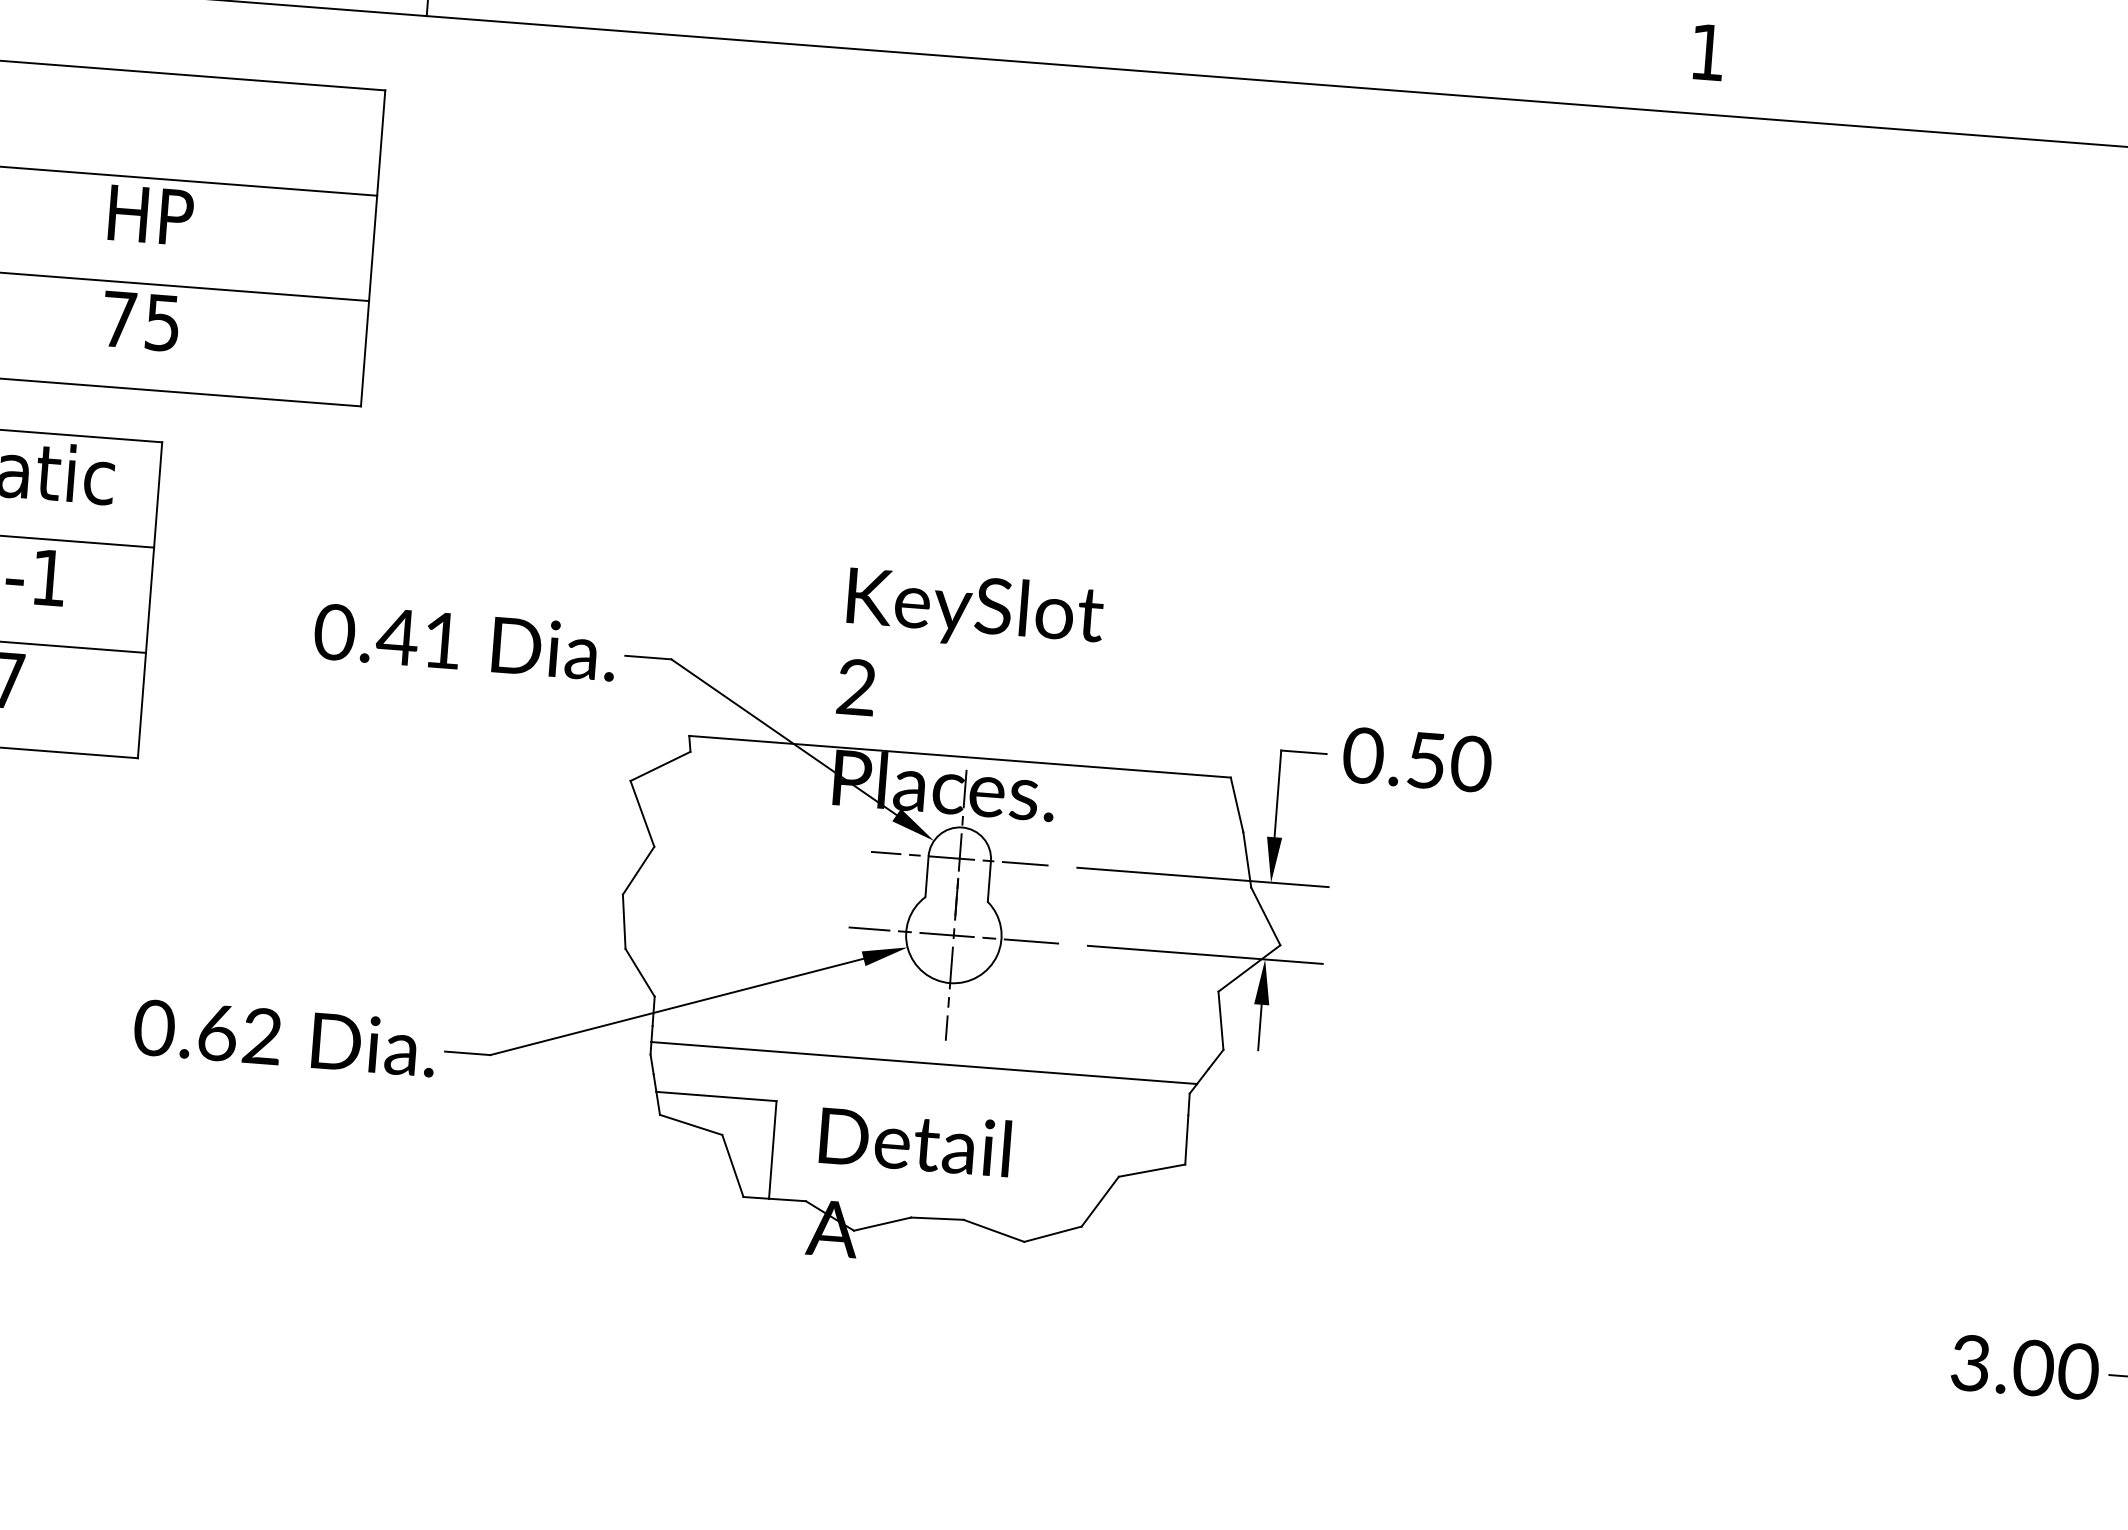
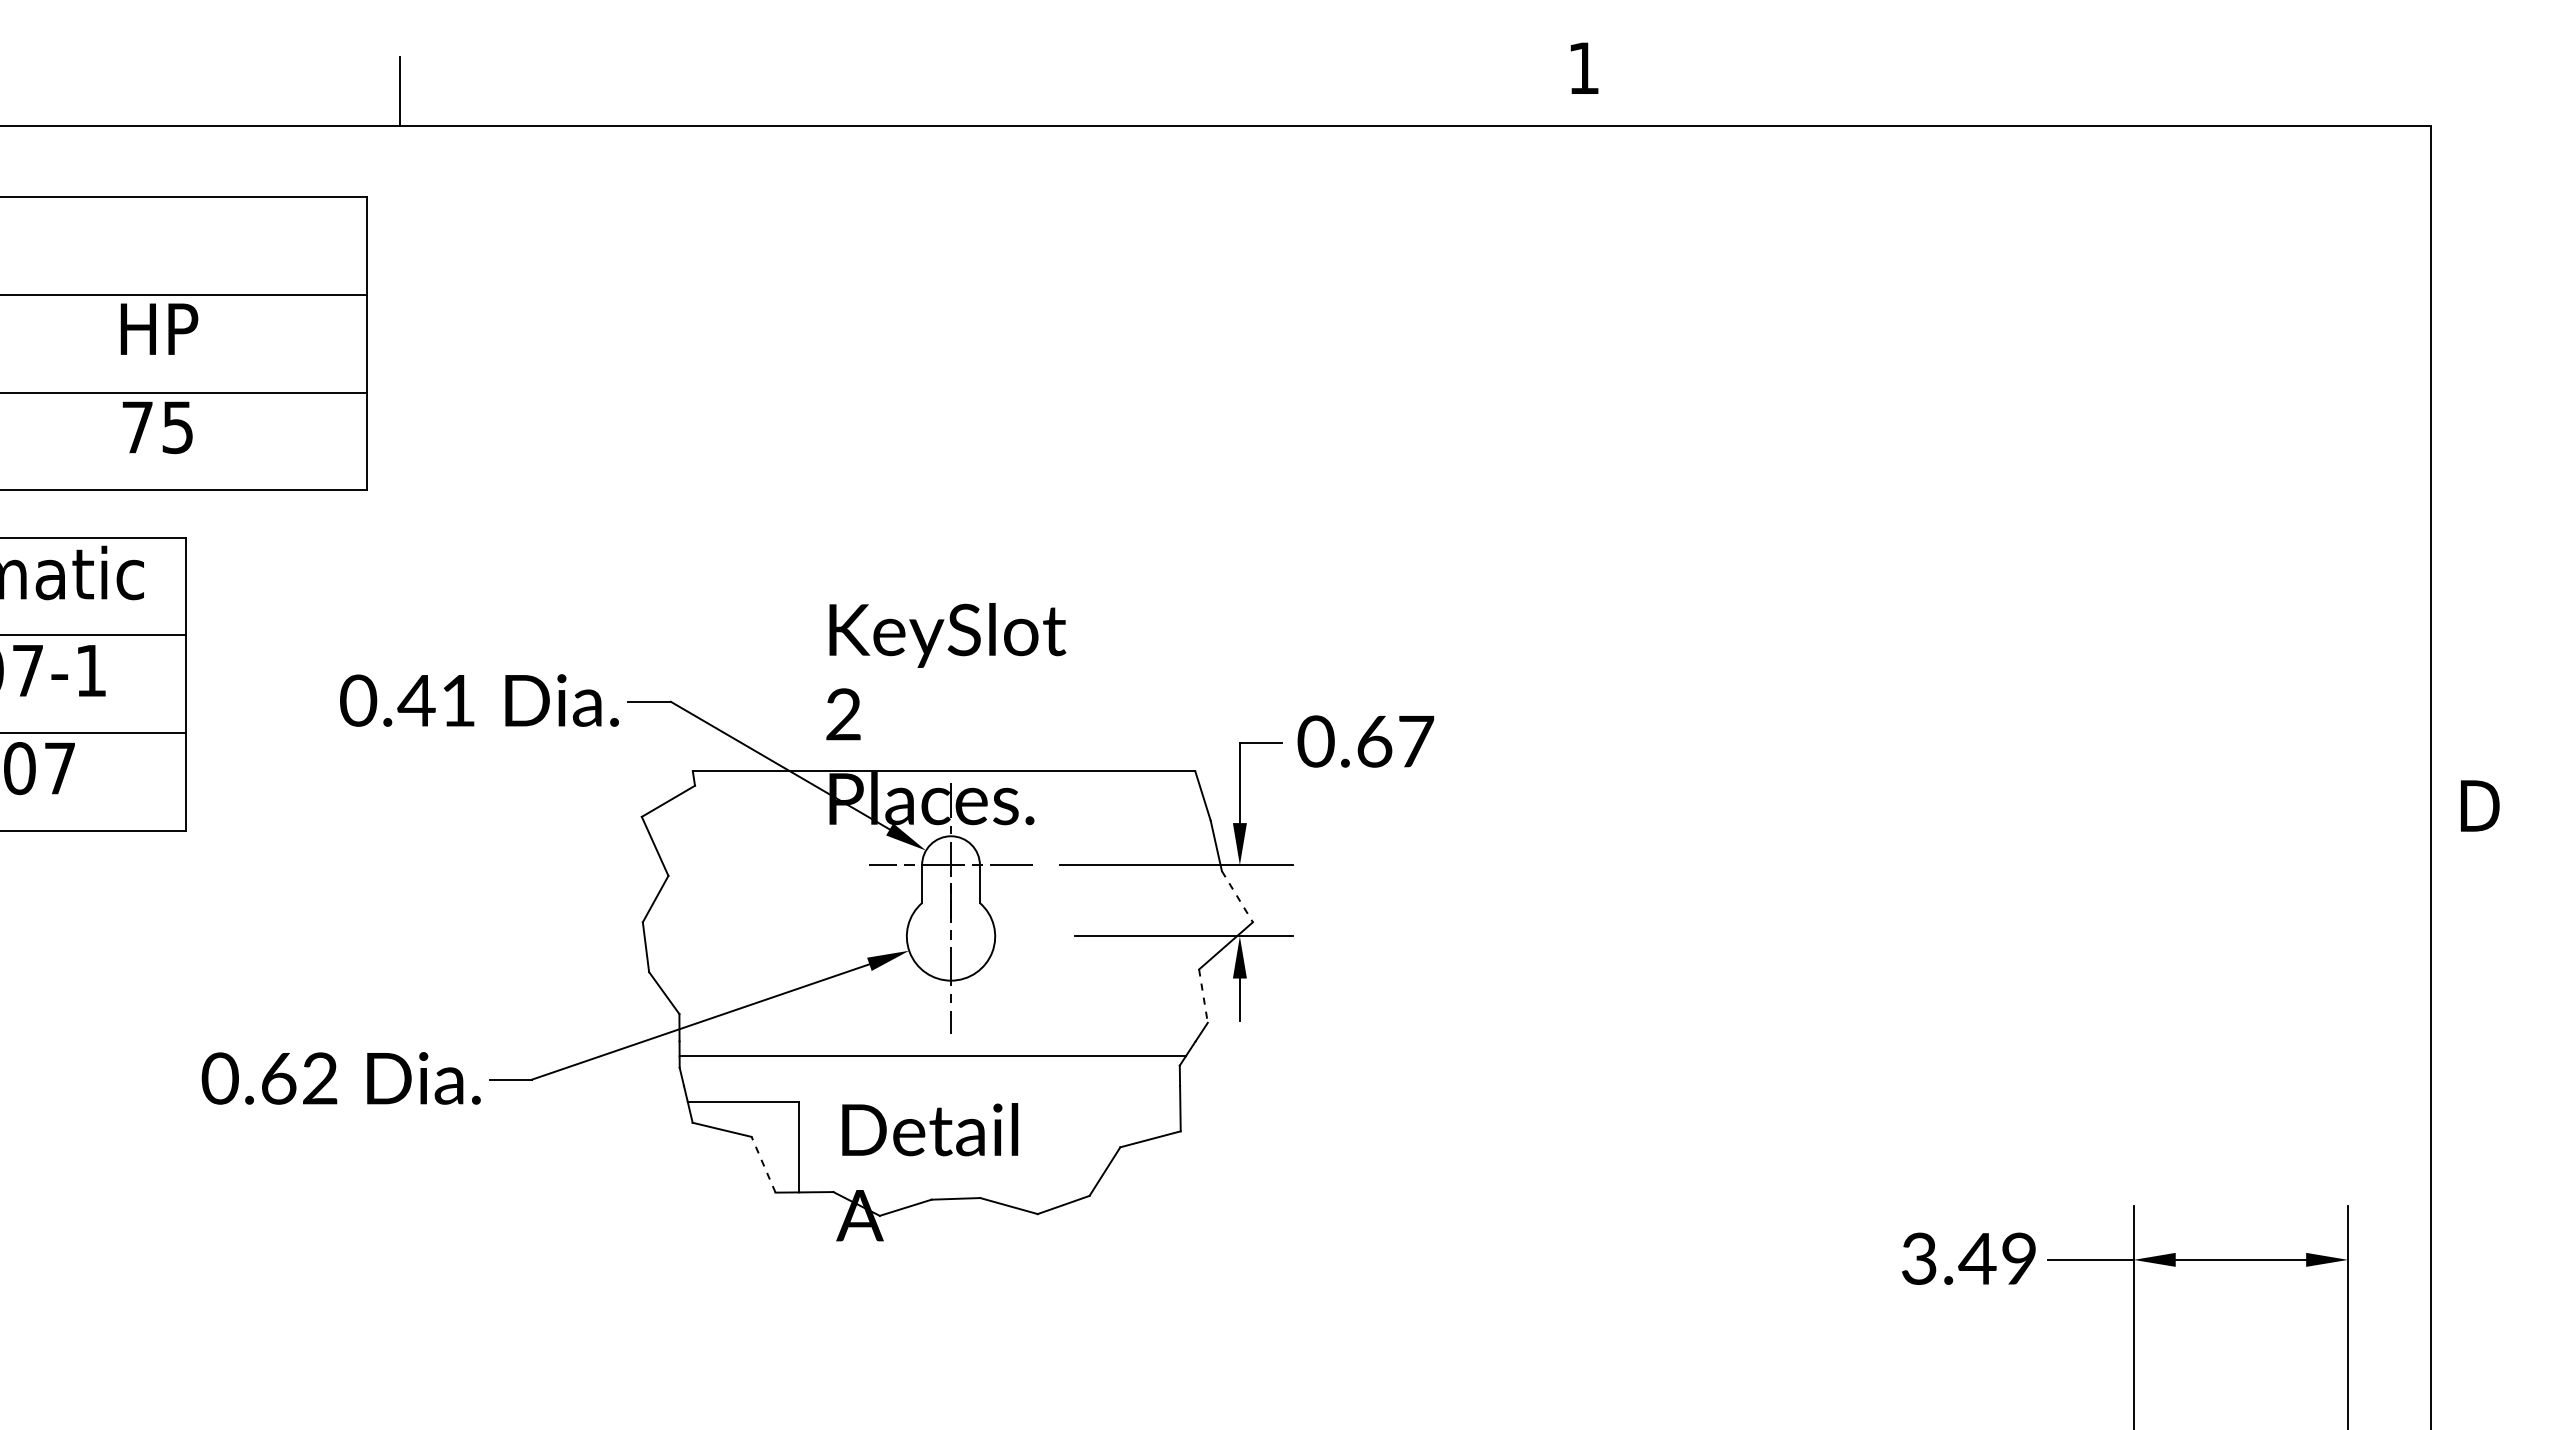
text: (1449, 762) -> (1395, 741), 0.50 -> 0.67
line: (1265, 916) -> (1237, 896), solid -> dashed
line: (953, 935) -> (950, 936), removed
line: (1220, 1021) -> (1203, 996), solid -> dashed
line: (732, 1165) -> (763, 1164), solid -> dashed
text: (2054, 1369) -> (1997, 1258), 3.00 -> 3.49

